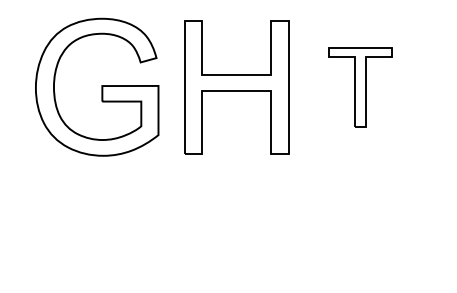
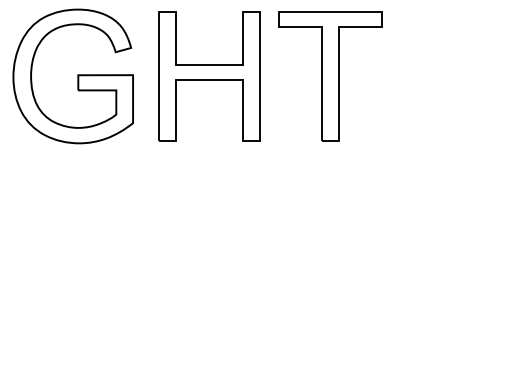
part: (360, 87) -> (330, 76), size x1.67

